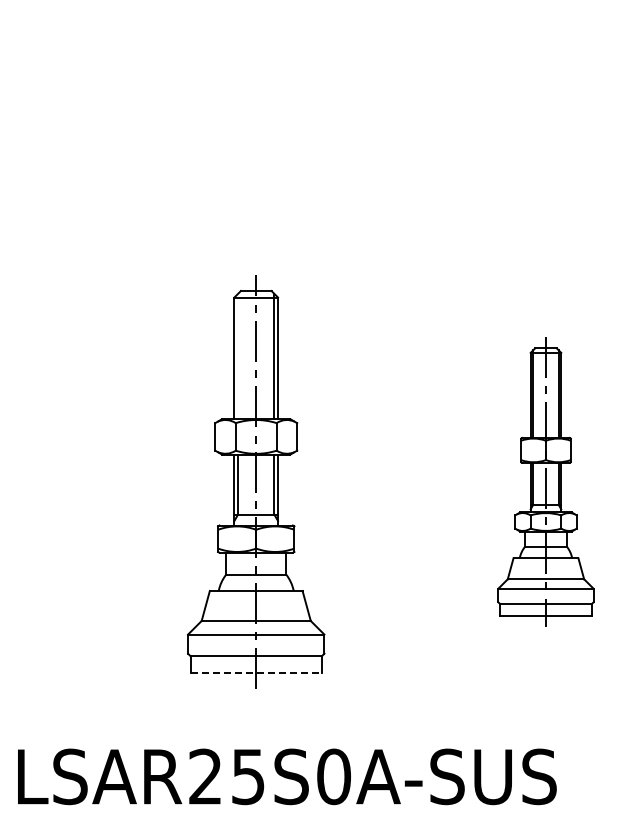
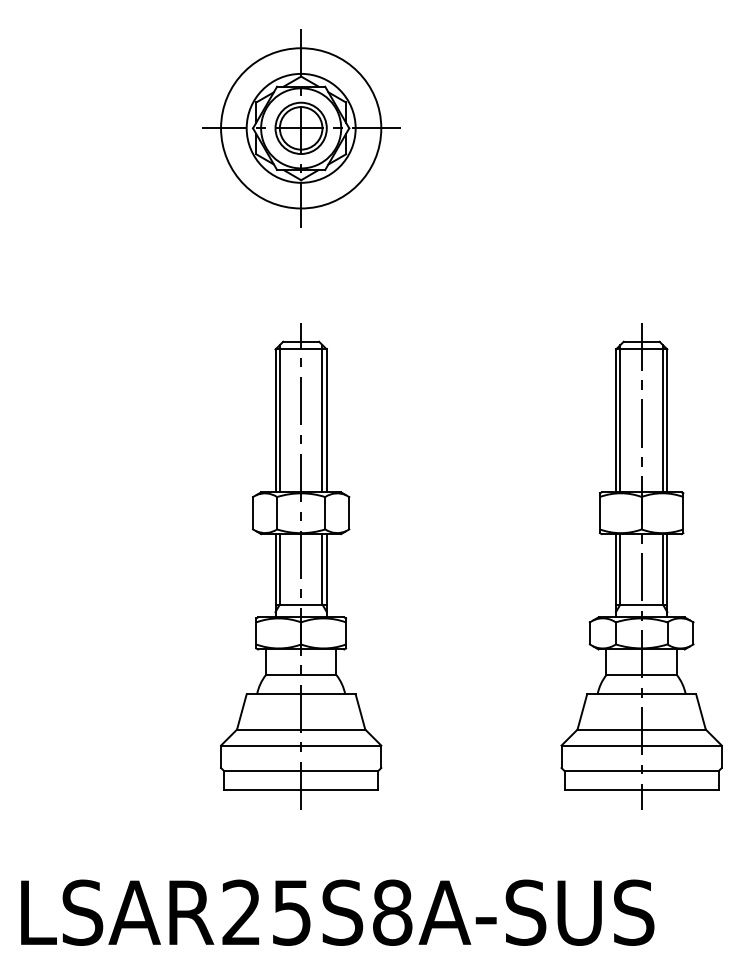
part: (256, 109) -> (301, 128), added
line: (238, 356) -> (280, 418), added
part: (545, 481) -> (641, 565), size x1.43
line: (256, 672) -> (301, 790), dashed -> solid
text: (333, 776) -> (391, 912), LSAR25S0A-SUS -> LSAR25S8A-SUS

